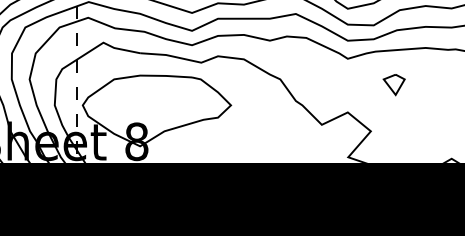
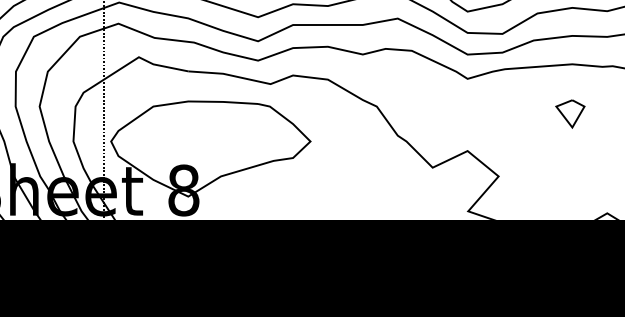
part: (393, 85) -> (569, 114), moved

